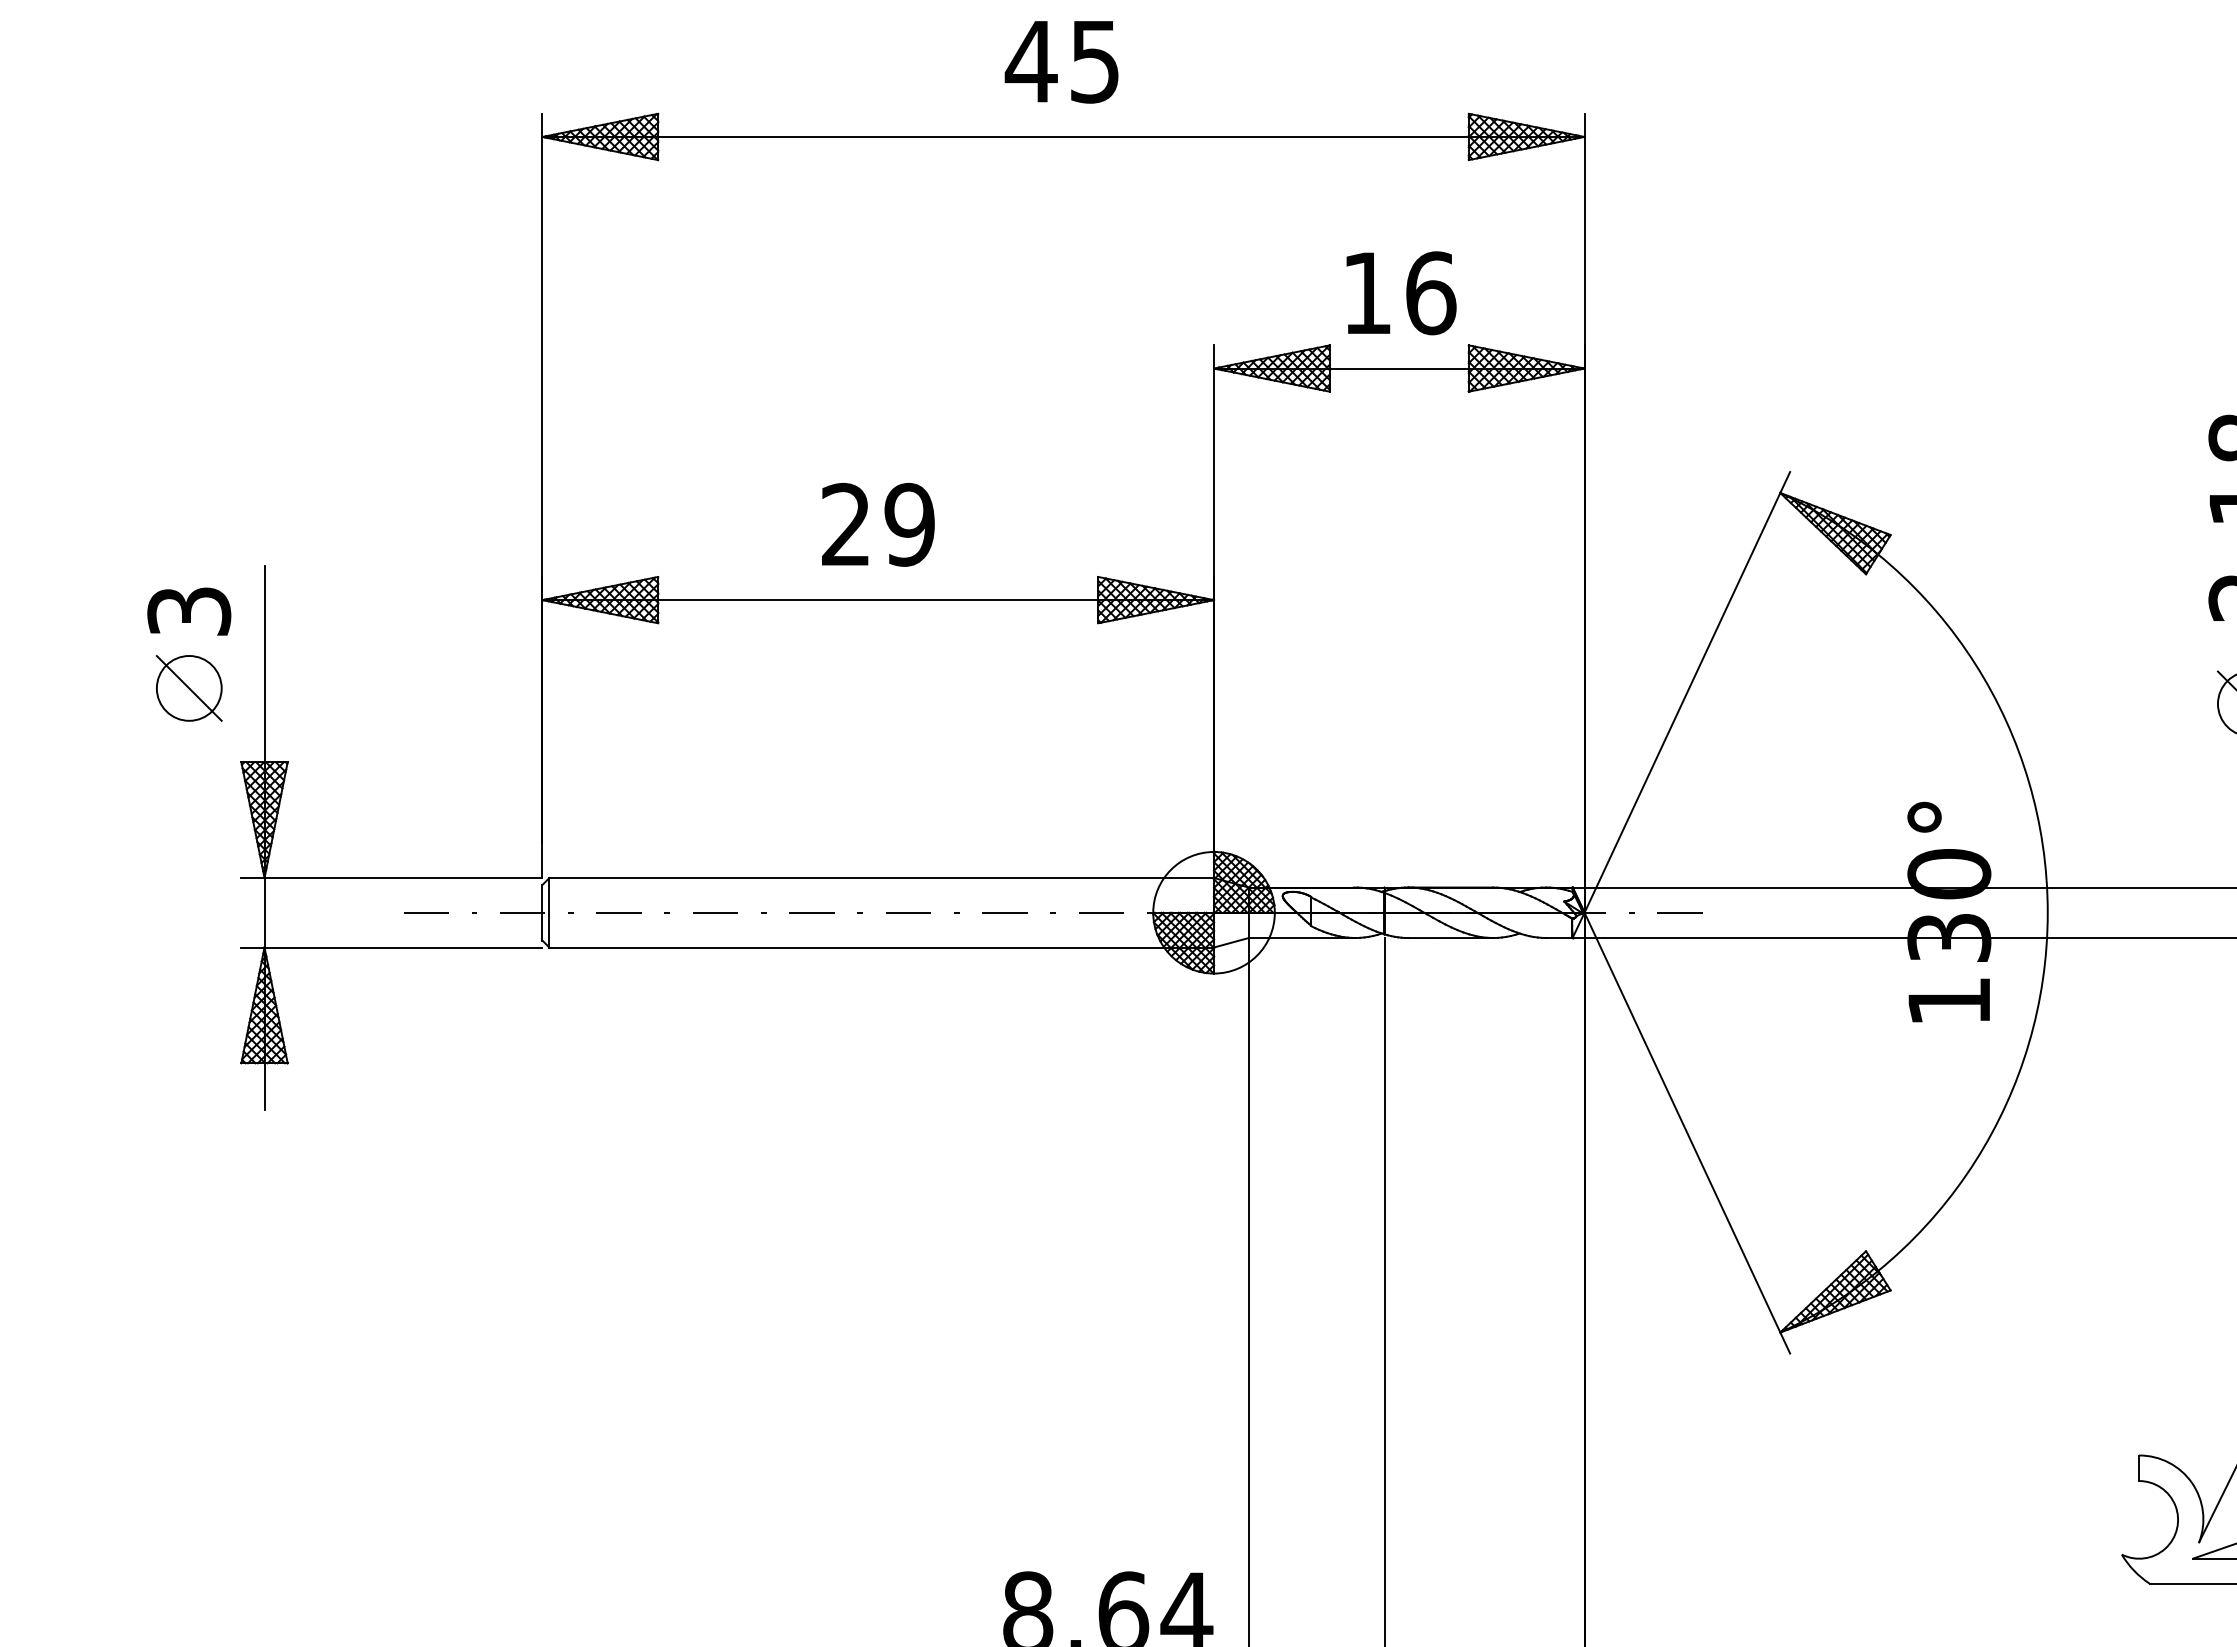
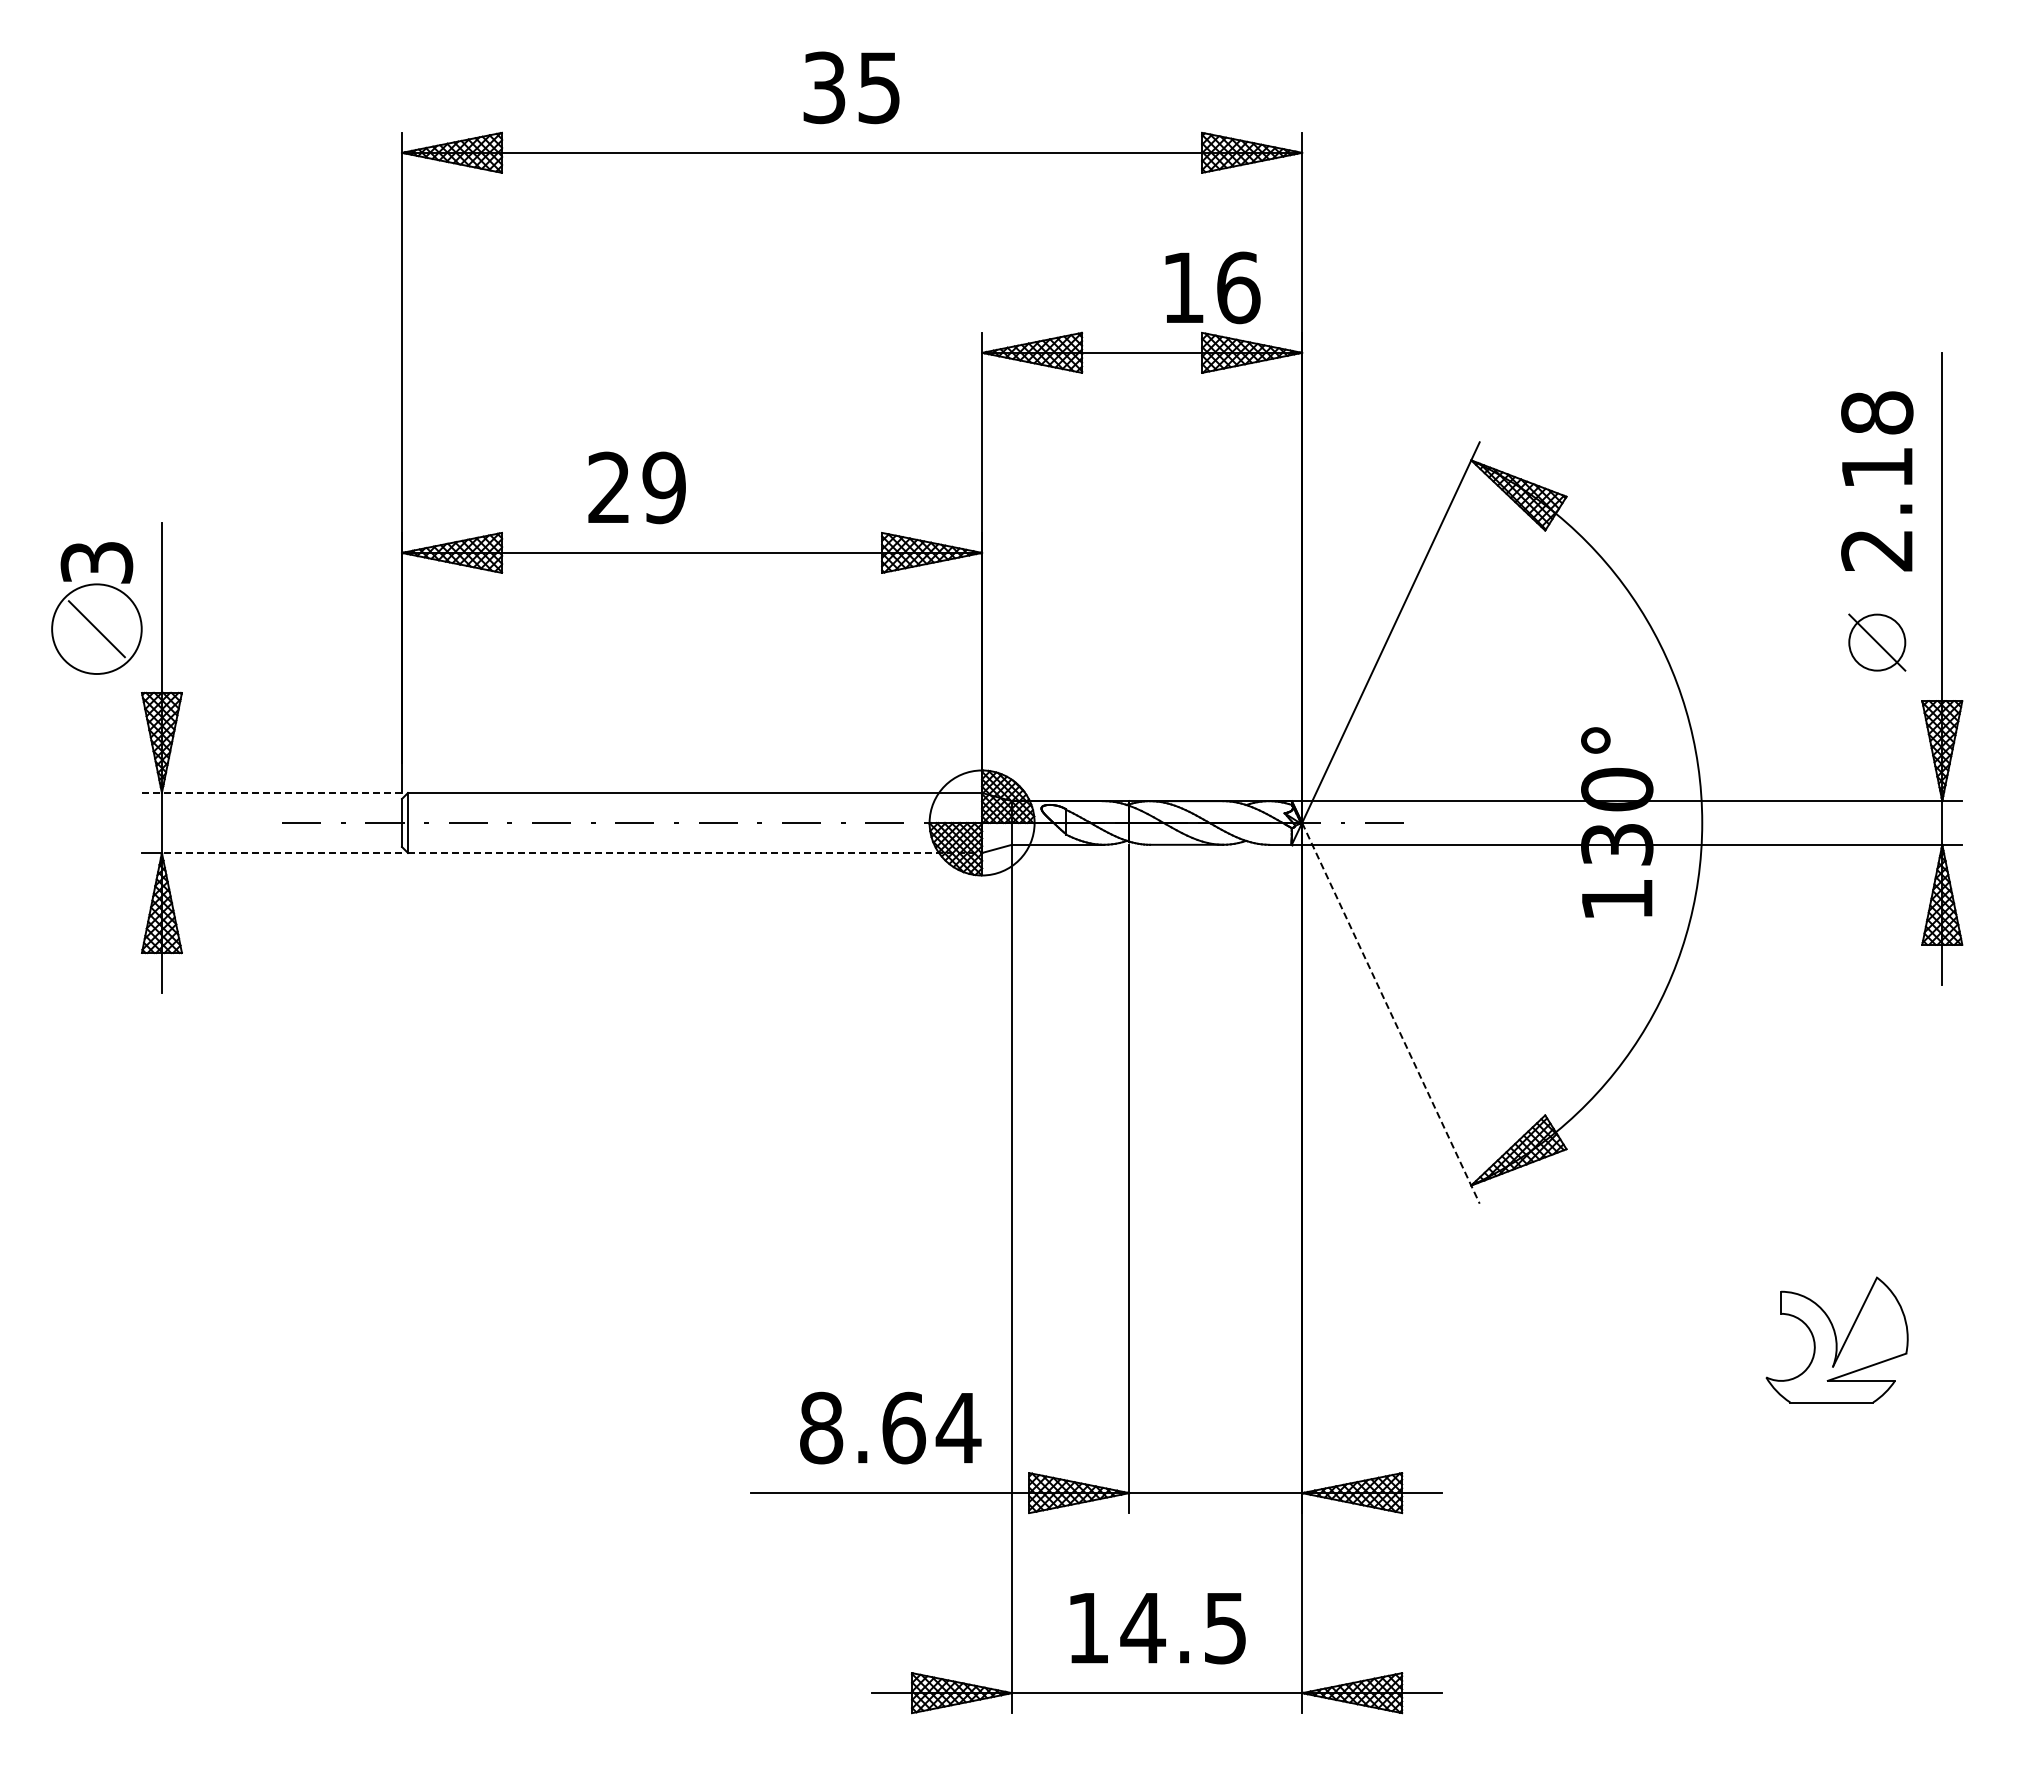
text: (1031, 61) -> (824, 87), 45 -> 35
text: (1400, 292) -> (1212, 287), moved
text: (877, 524) -> (636, 487), moved
circle: (188, 688) -> (96, 629), size x1.6
line: (392, 877) -> (272, 792), solid -> dashed
line: (402, 946) -> (281, 852), solid -> dashed
line: (882, 946) -> (695, 852), solid -> dashed
line: (1687, 1133) -> (1391, 1013), solid -> dashed

